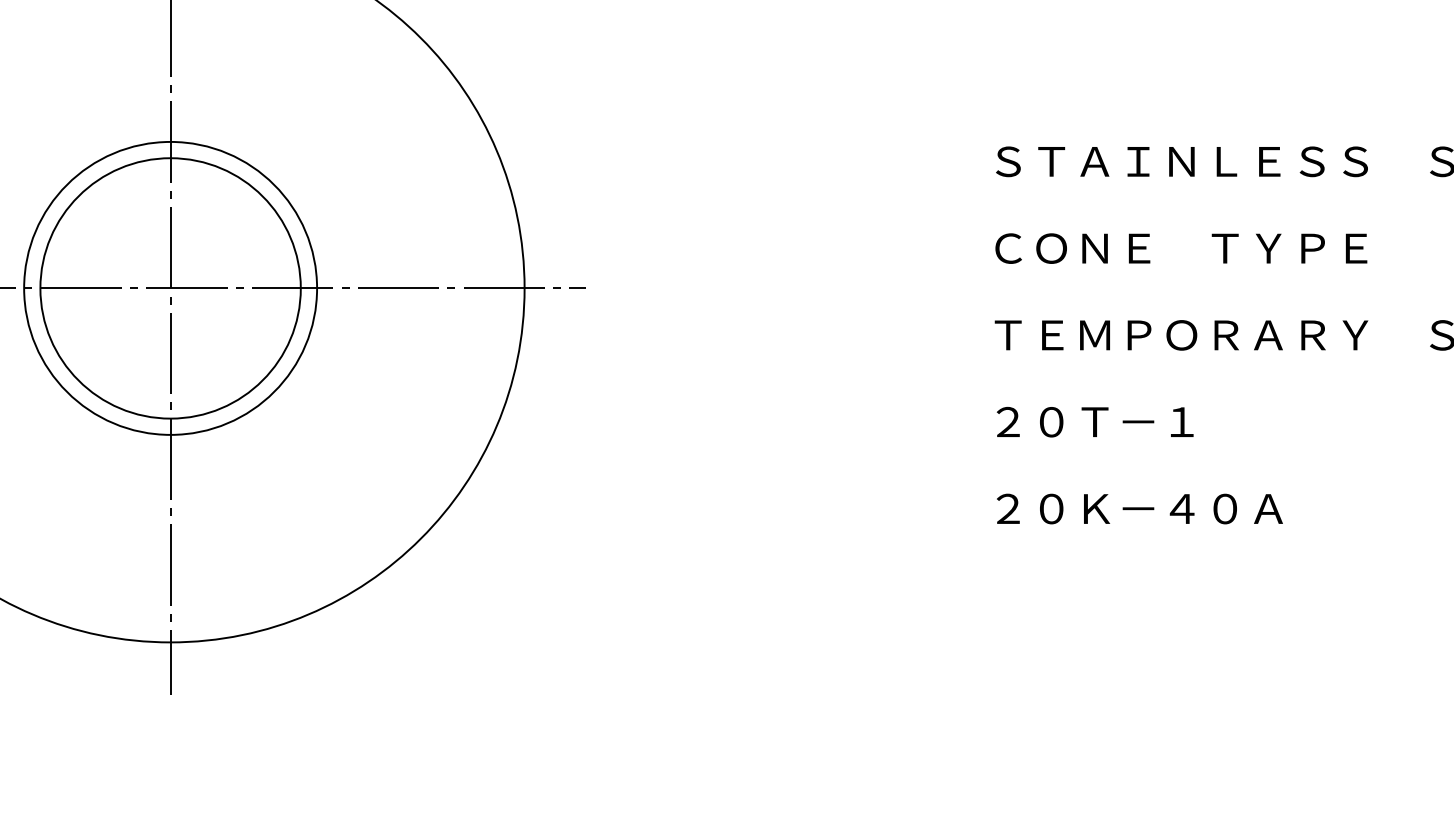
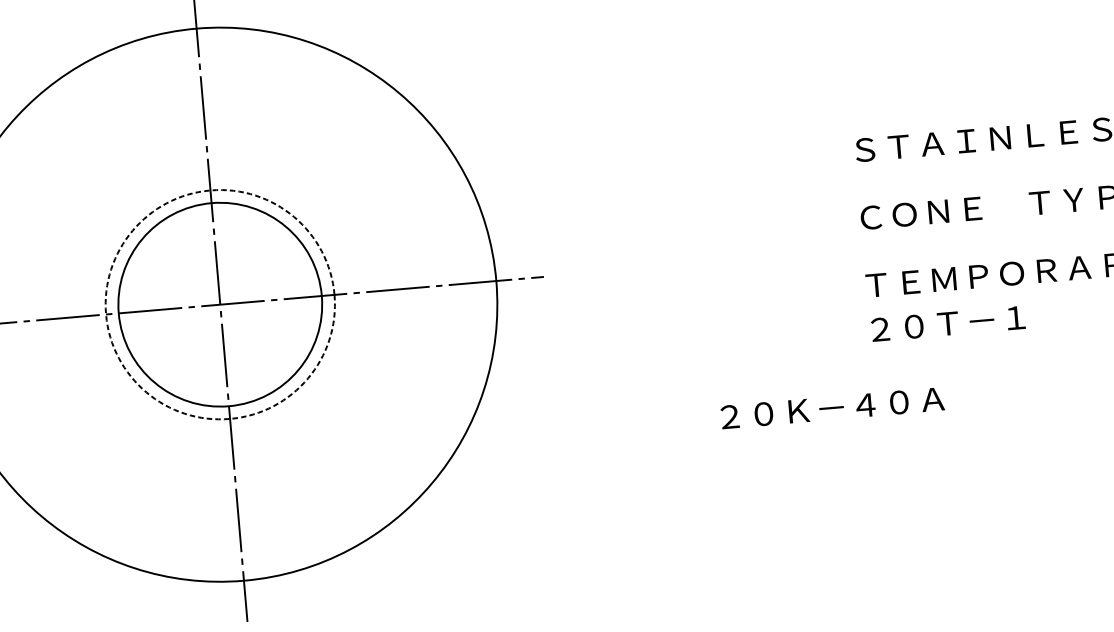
circle: (170, 287) -> (220, 303), solid -> dashed
text: (1094, 422) -> (947, 324), moved
text: (1139, 508) -> (832, 407), moved

